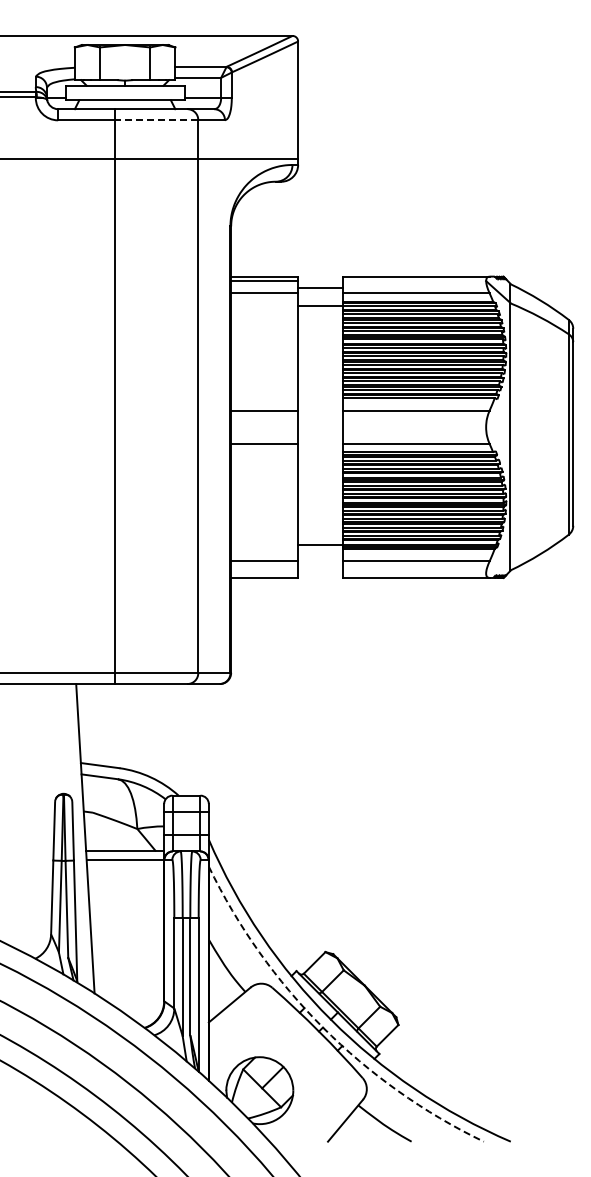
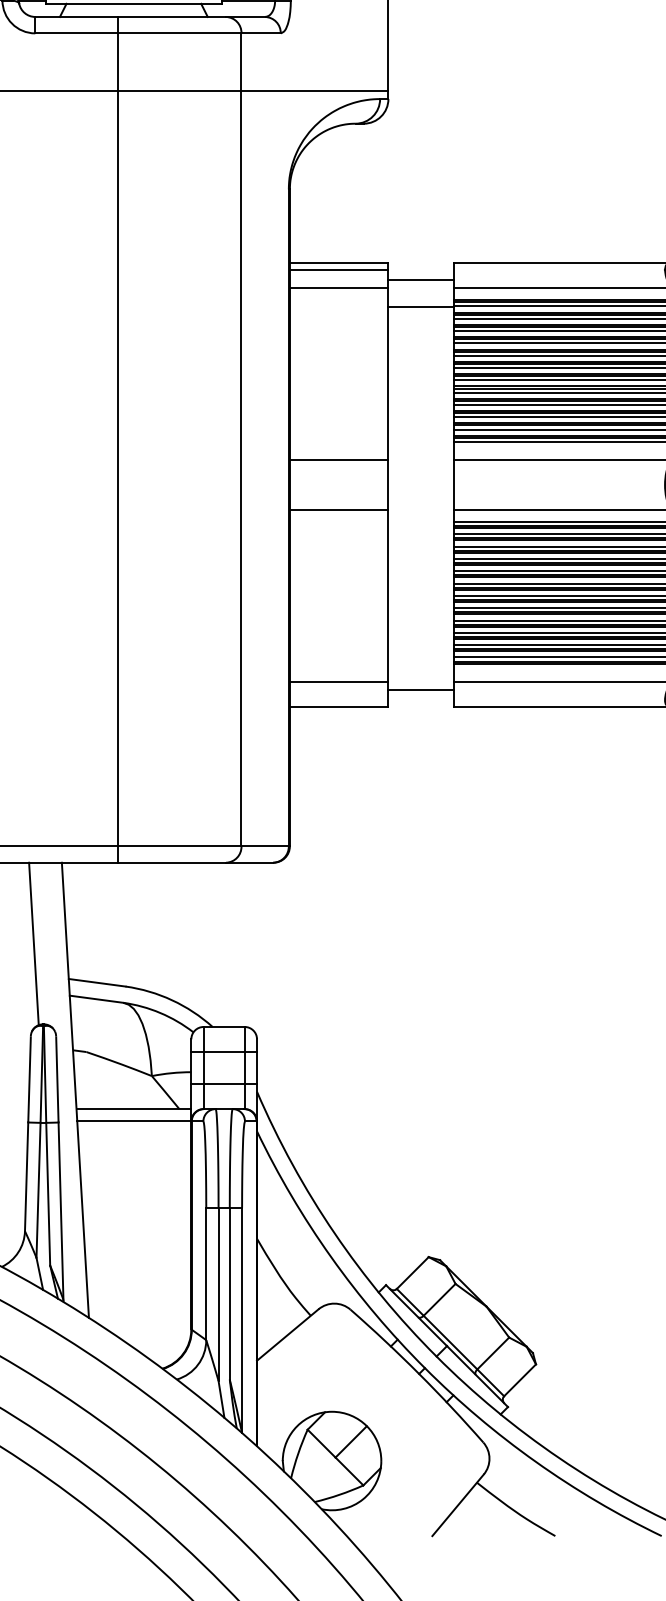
line: (156, 120) -> (180, 33), dashed -> solid
line: (320, 544) -> (421, 689), moved
line: (56, 739) -> (32, 944), added
arc: (322, 1027) -> (424, 1368), dashed -> solid

